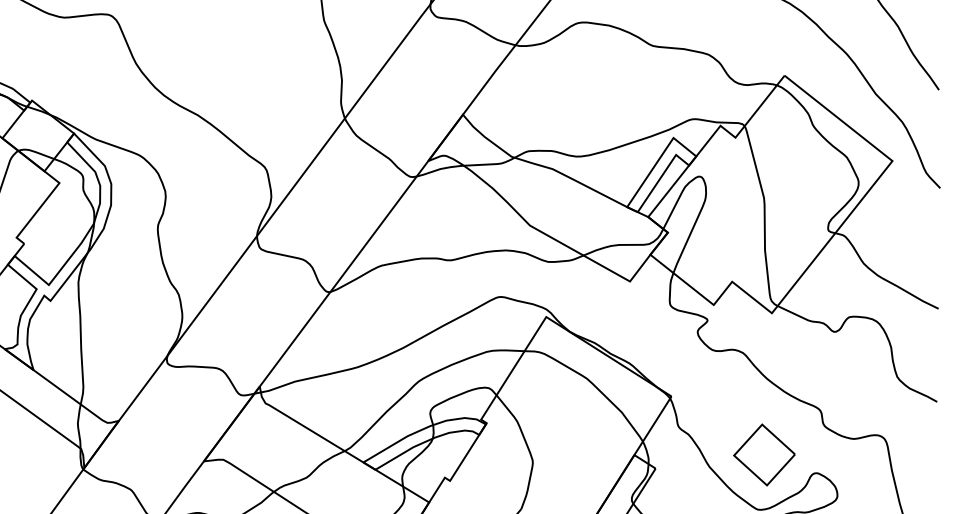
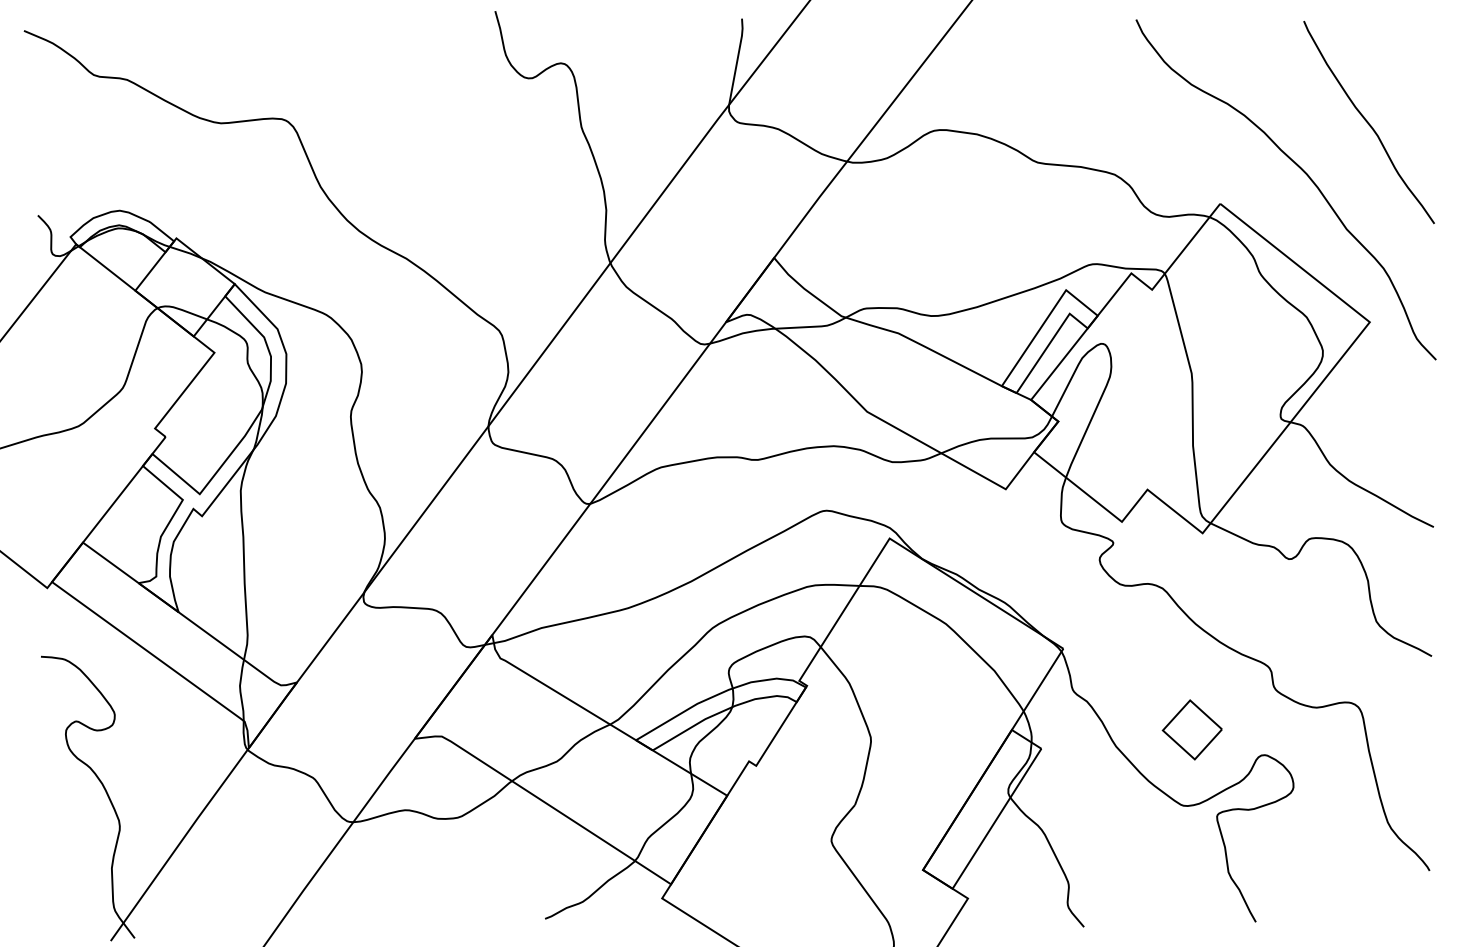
part: (764, 454) -> (1192, 729), size x0.7

